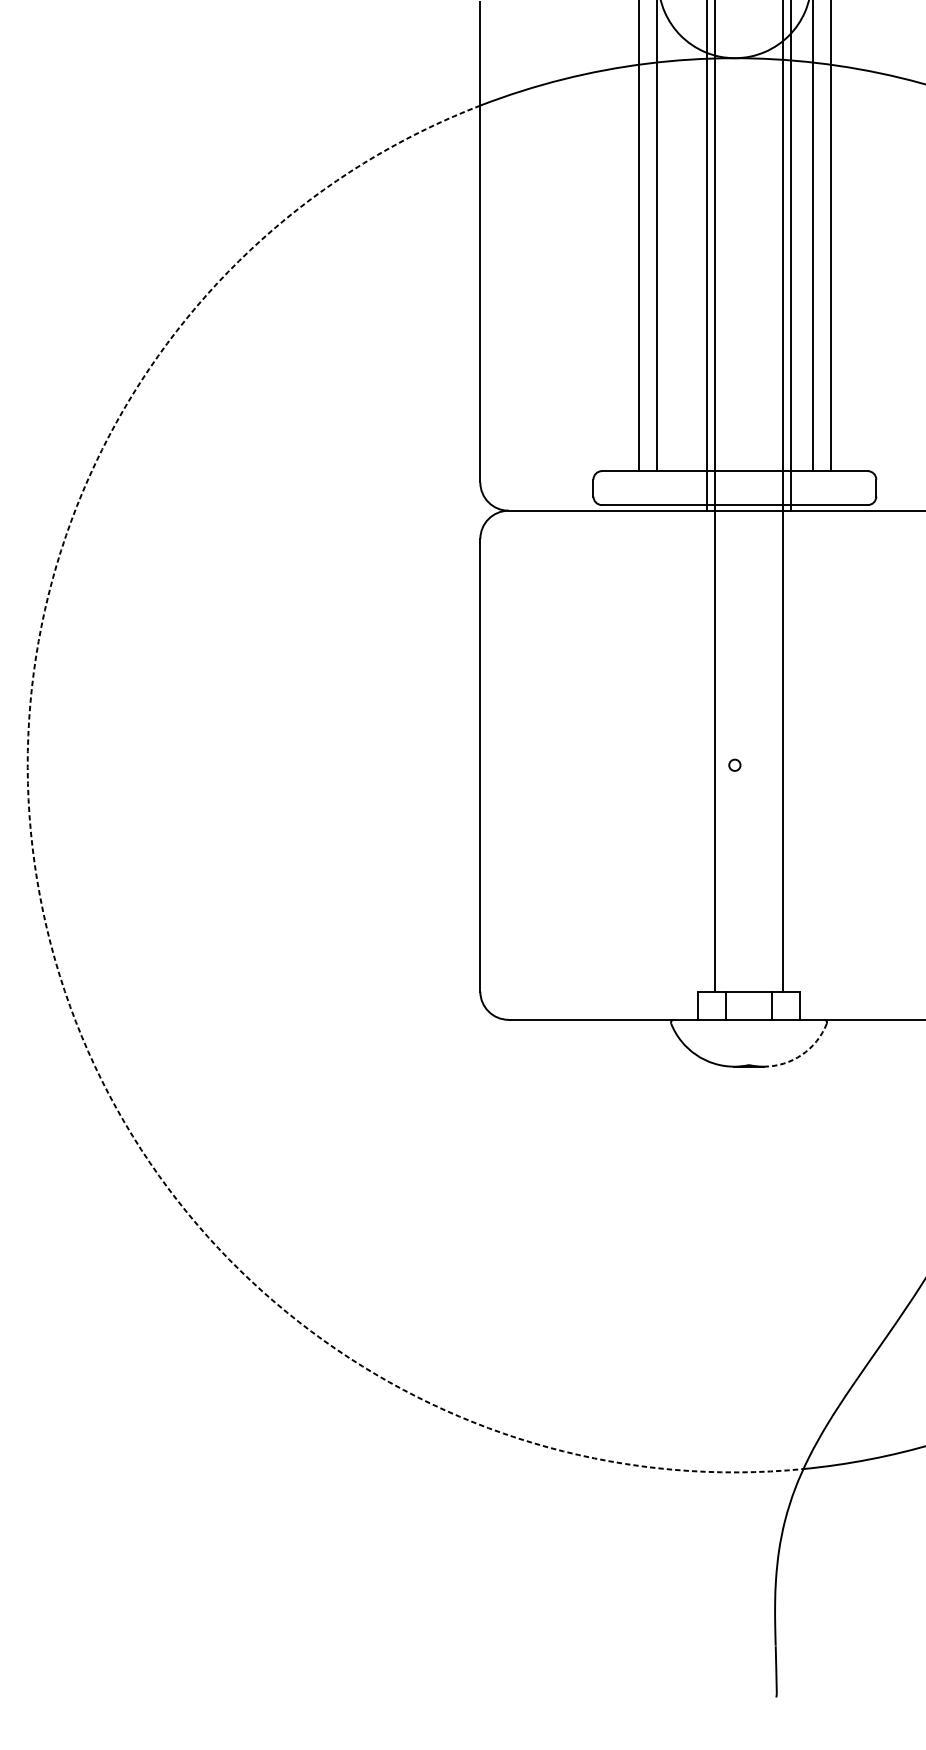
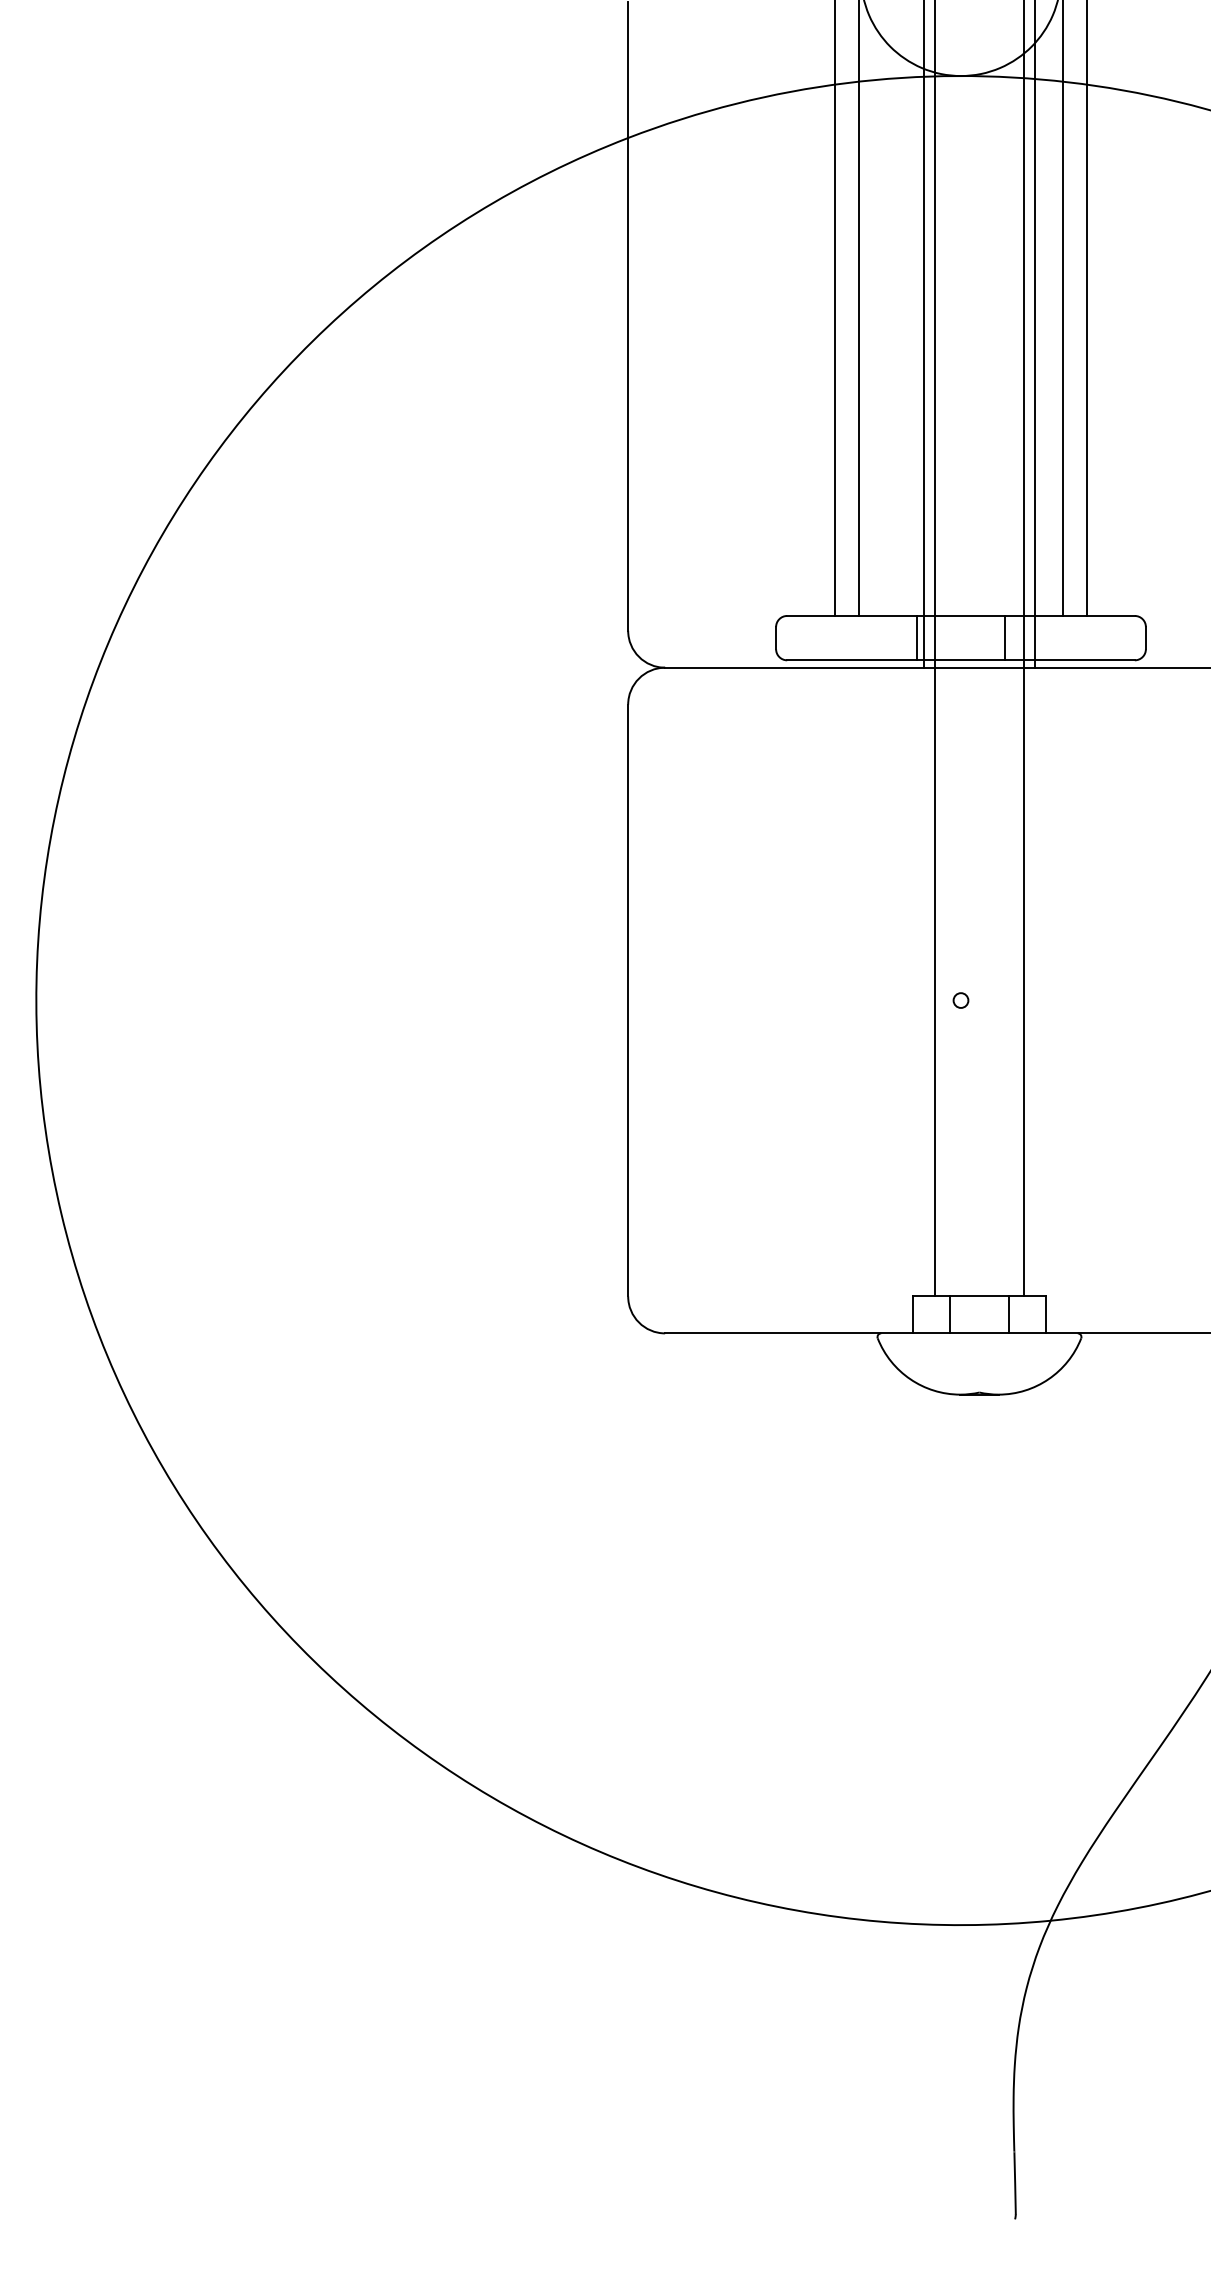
line: (700, 487) -> (916, 637), added
line: (768, 487) -> (1005, 637), added
arc: (46, 928) -> (61, 1213), dashed -> solid
arc: (801, 1055) -> (1048, 1379), dashed -> solid

